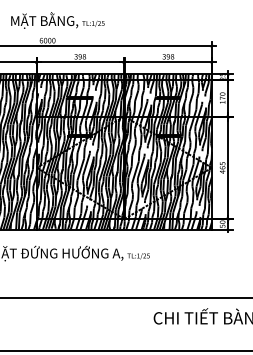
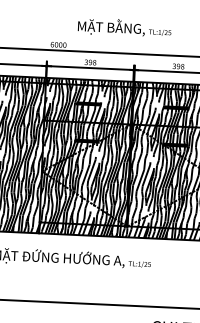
text: (57, 20) -> (124, 27), moved

